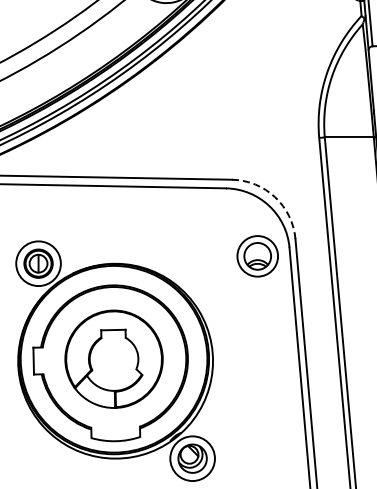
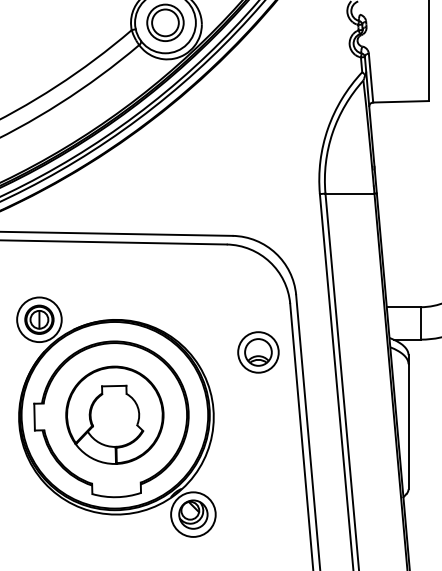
arc: (274, 197) -> (275, 253), dashed -> solid
part: (257, 256) -> (258, 352), moved

